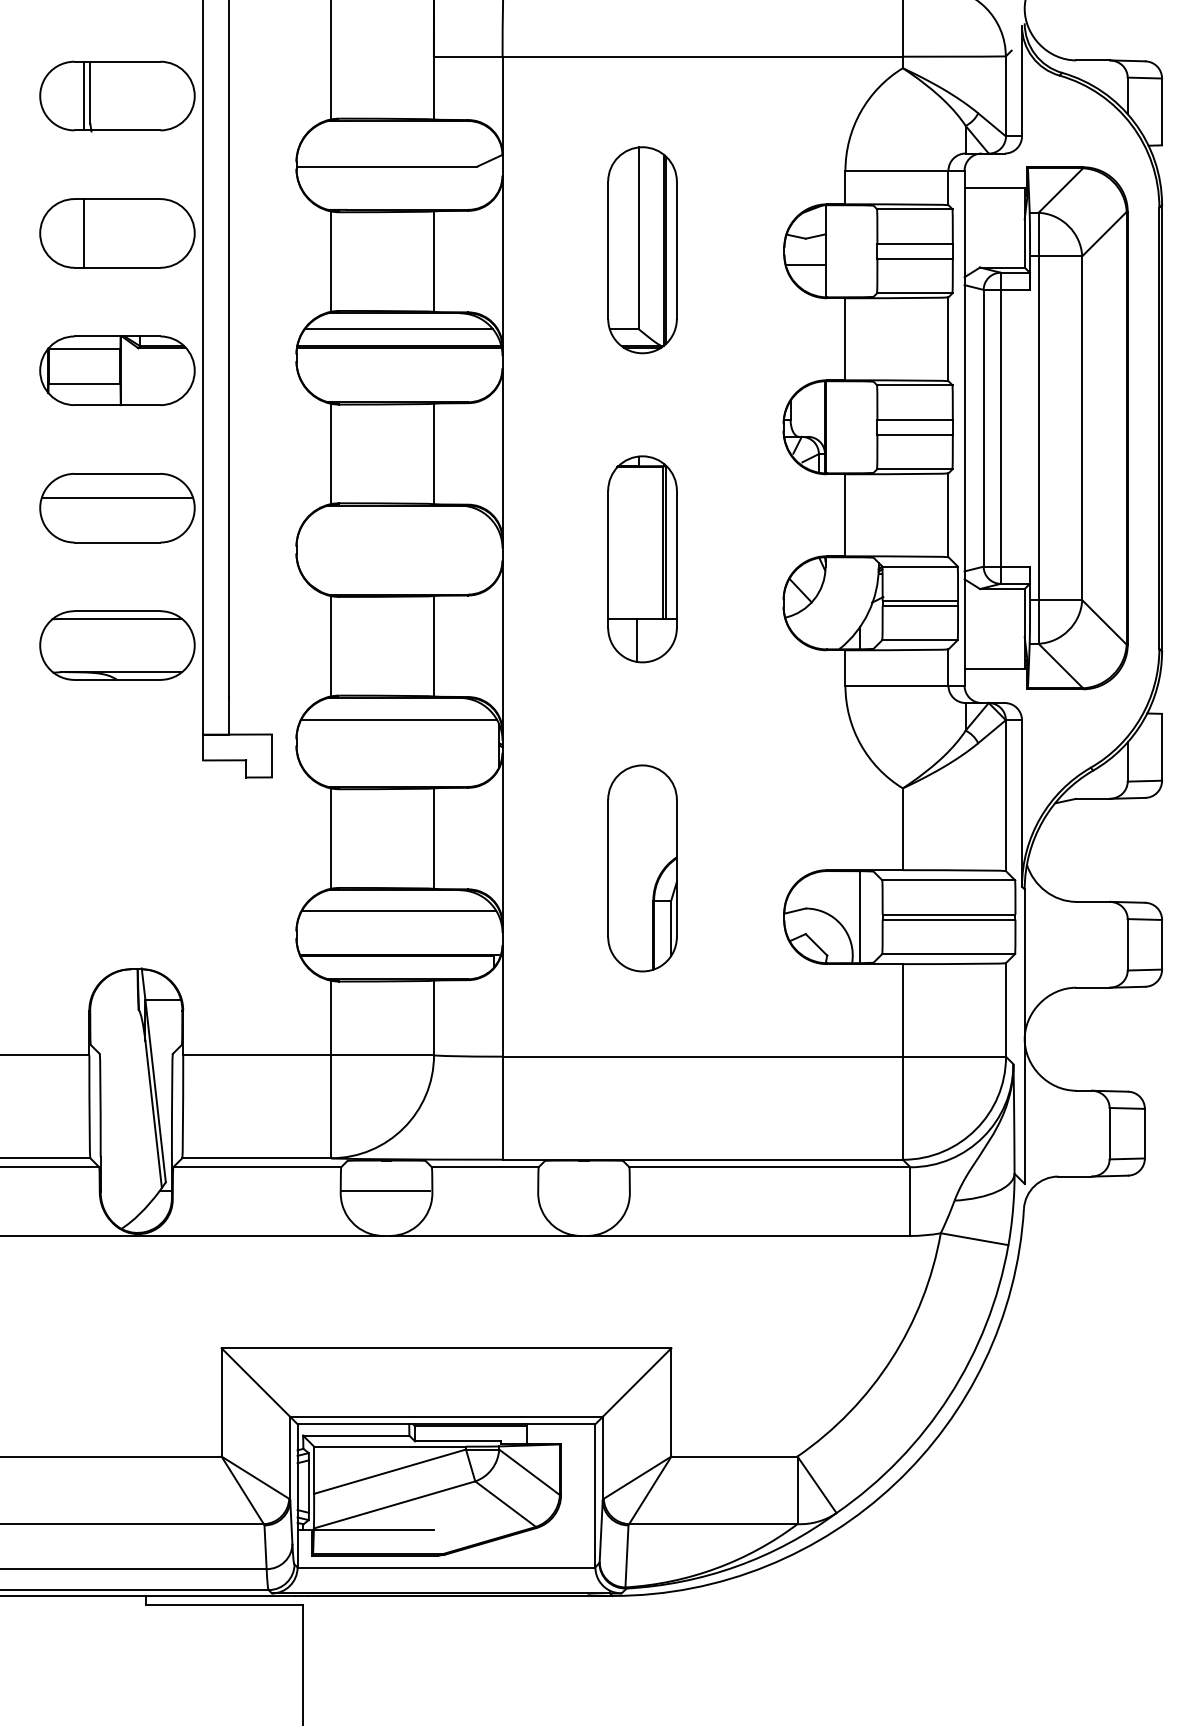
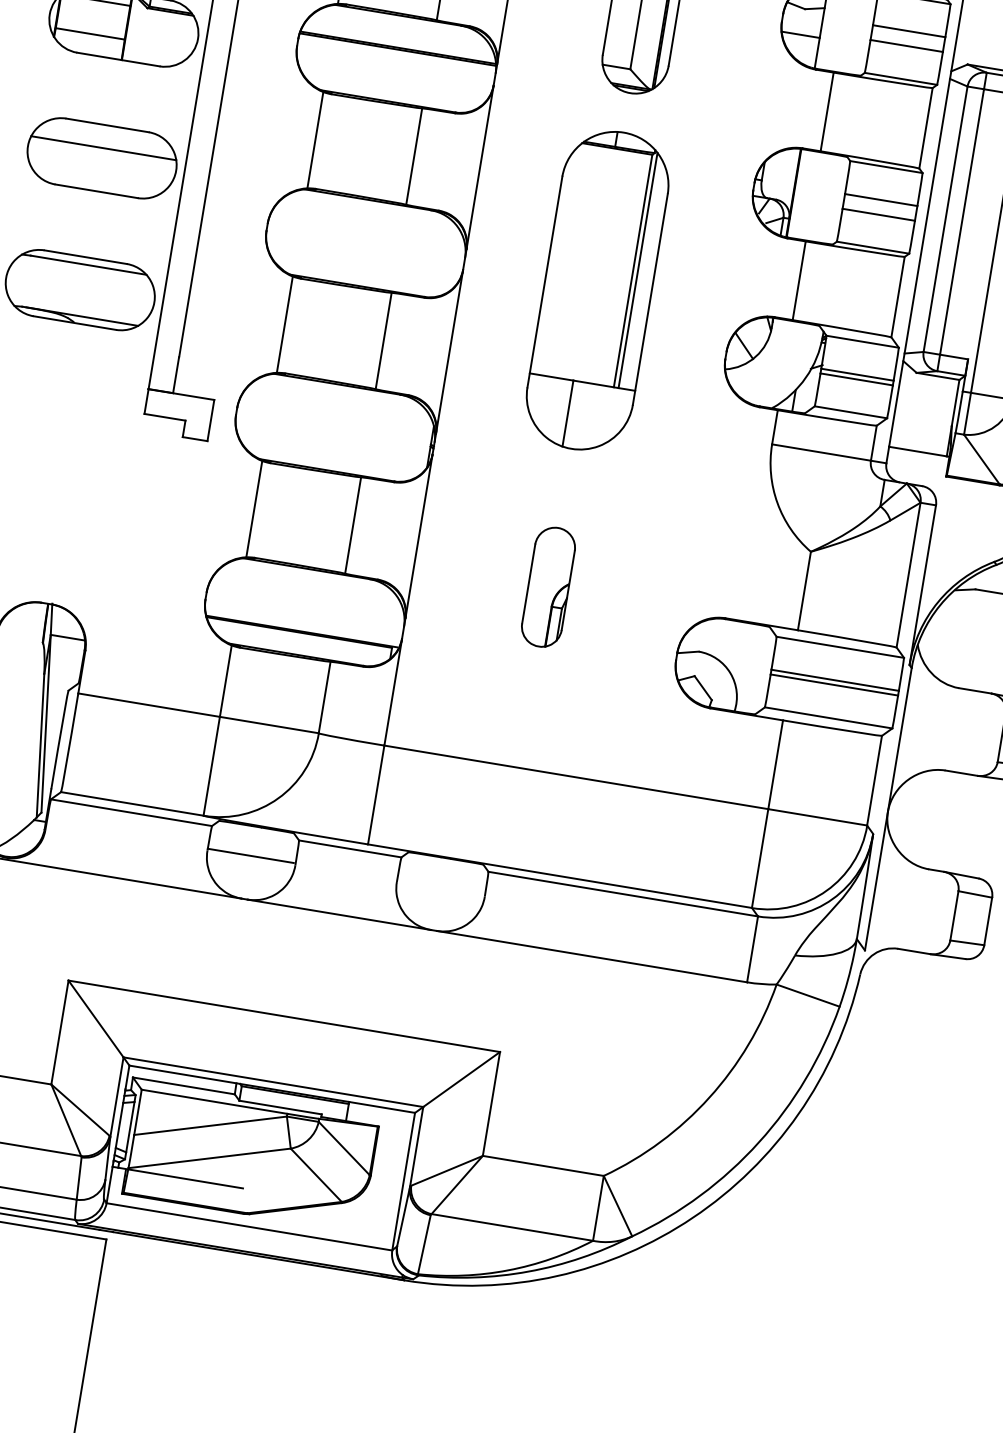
line: (398, 329) -> (400, 31), removed
part: (642, 559) -> (597, 290), size x1.6
line: (399, 719) -> (339, 405), removed
part: (642, 868) -> (548, 587), size x0.6
line: (399, 910) -> (308, 589), removed
line: (860, 917) -> (749, 668), removed

